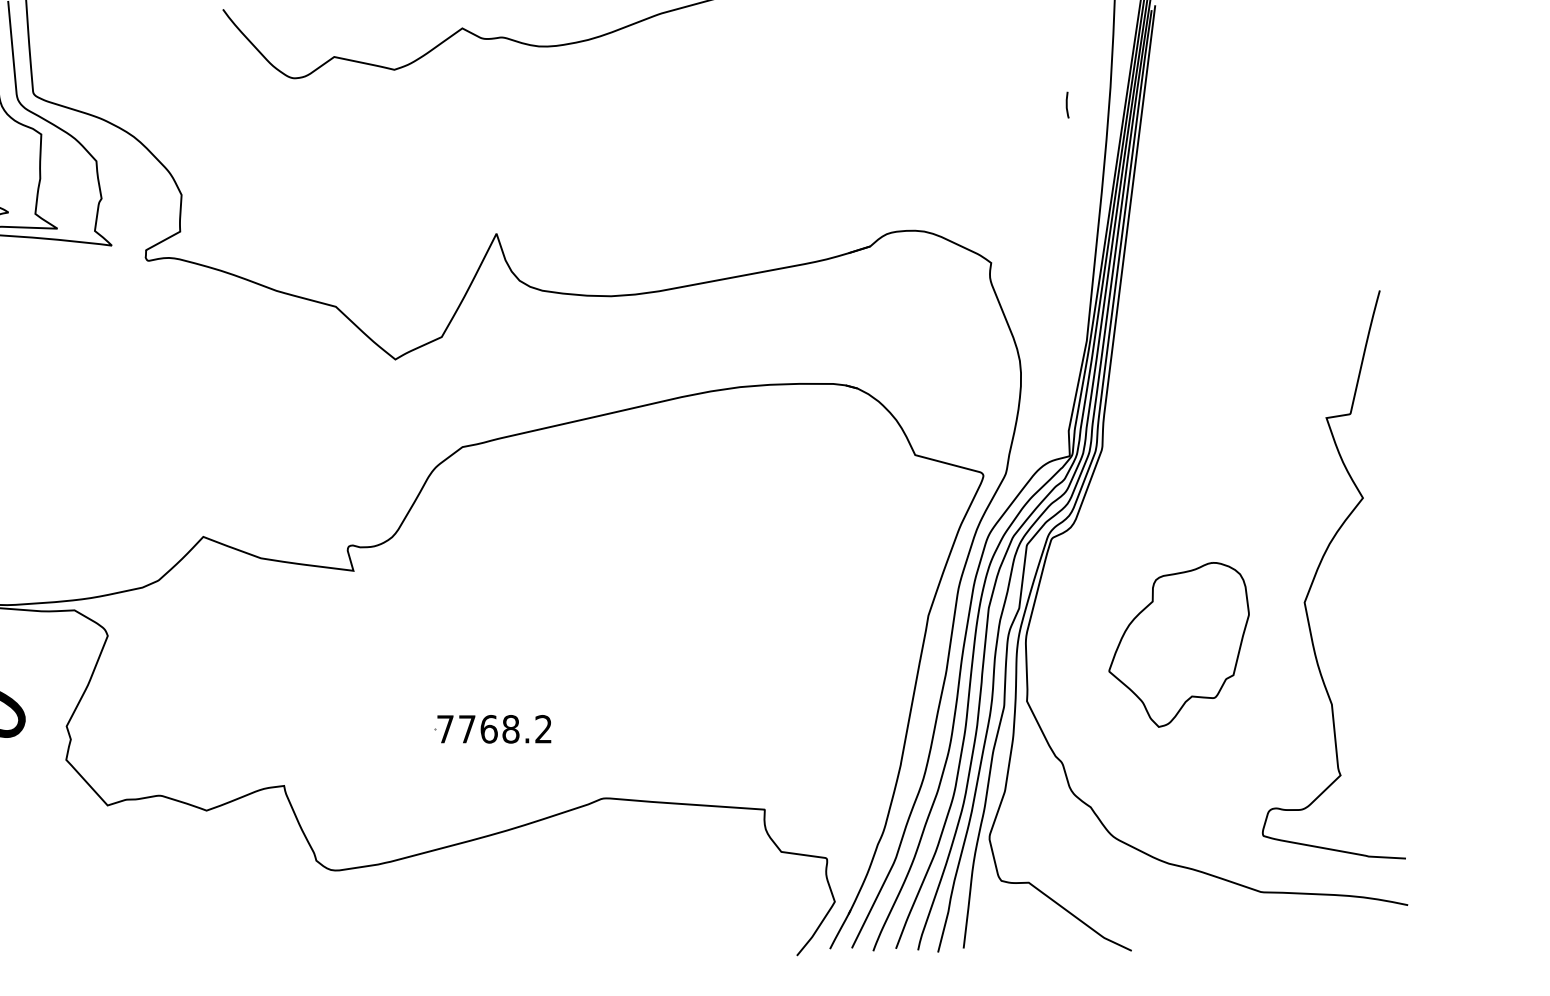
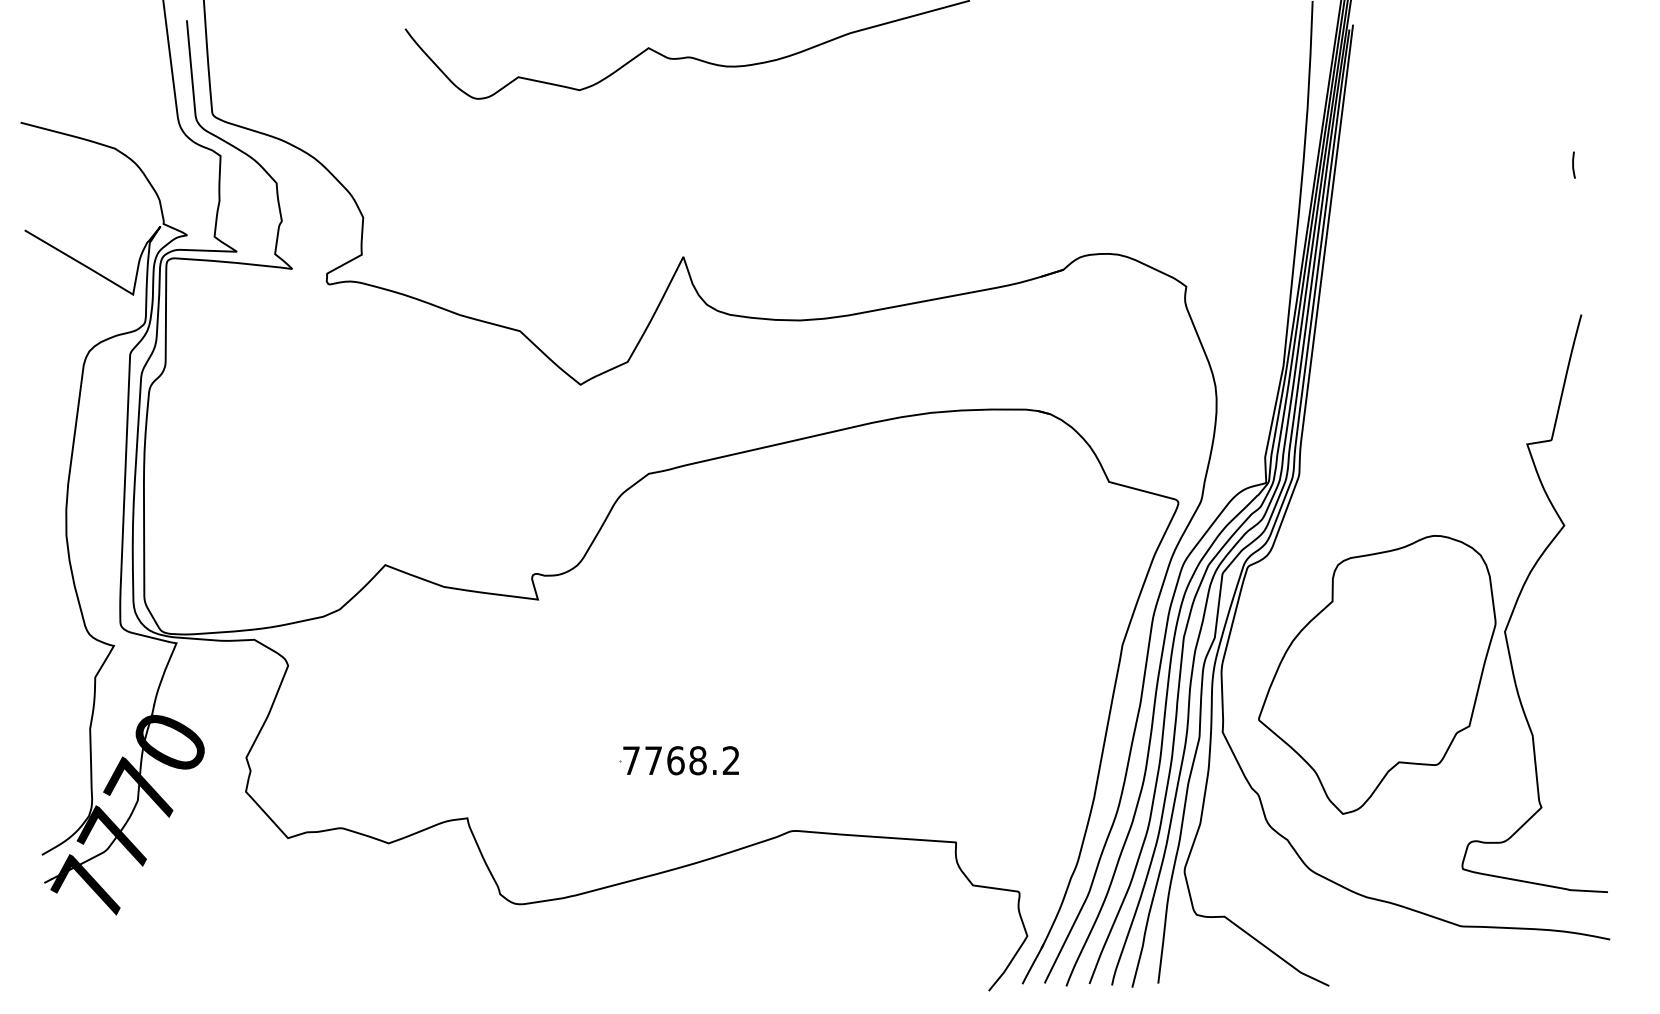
line: (1067, 104) -> (1573, 164), moved
part: (1179, 644) -> (1377, 674), size x1.67

